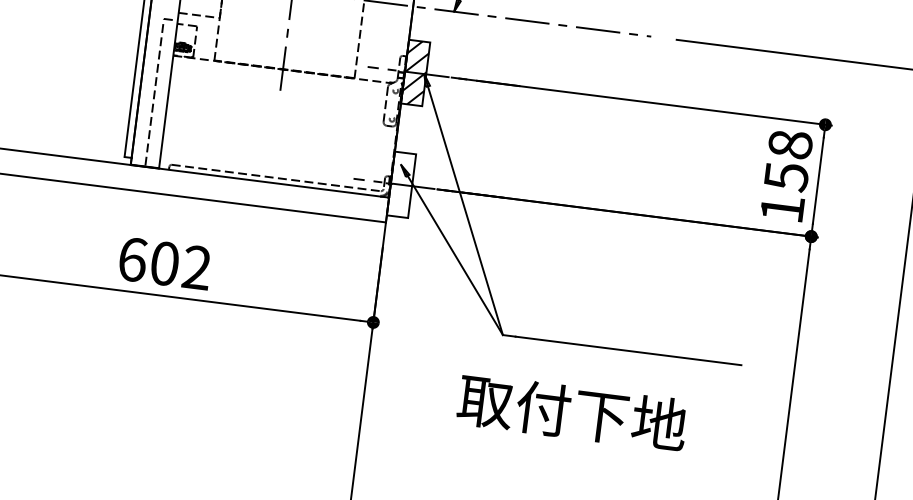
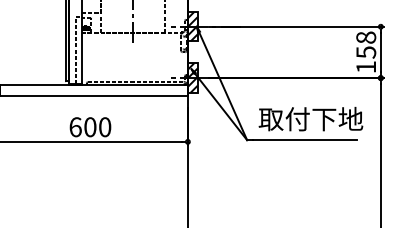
hatch: (401, 183) -> (192, 77), added
text: (197, 268) -> (105, 127), 602 -> 600
text: (571, 410) -> (310, 118), moved

